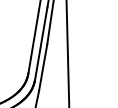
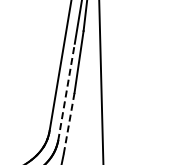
line: (41, 43) -> (66, 91), solid -> dashed
line: (43, 68) -> (69, 124), solid -> dashed

